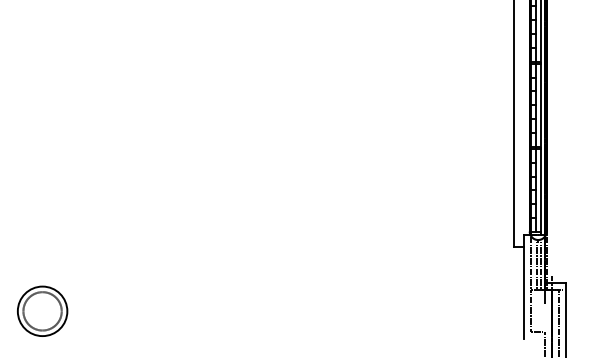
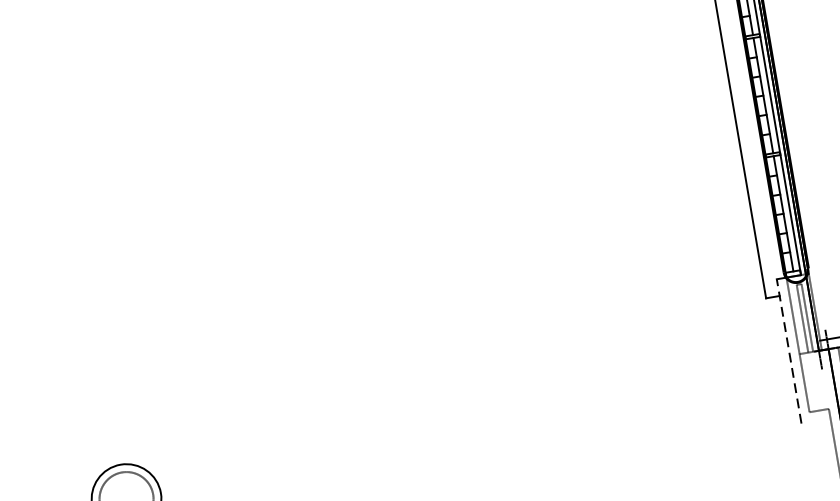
line: (523, 287) -> (788, 351), solid -> dashed

